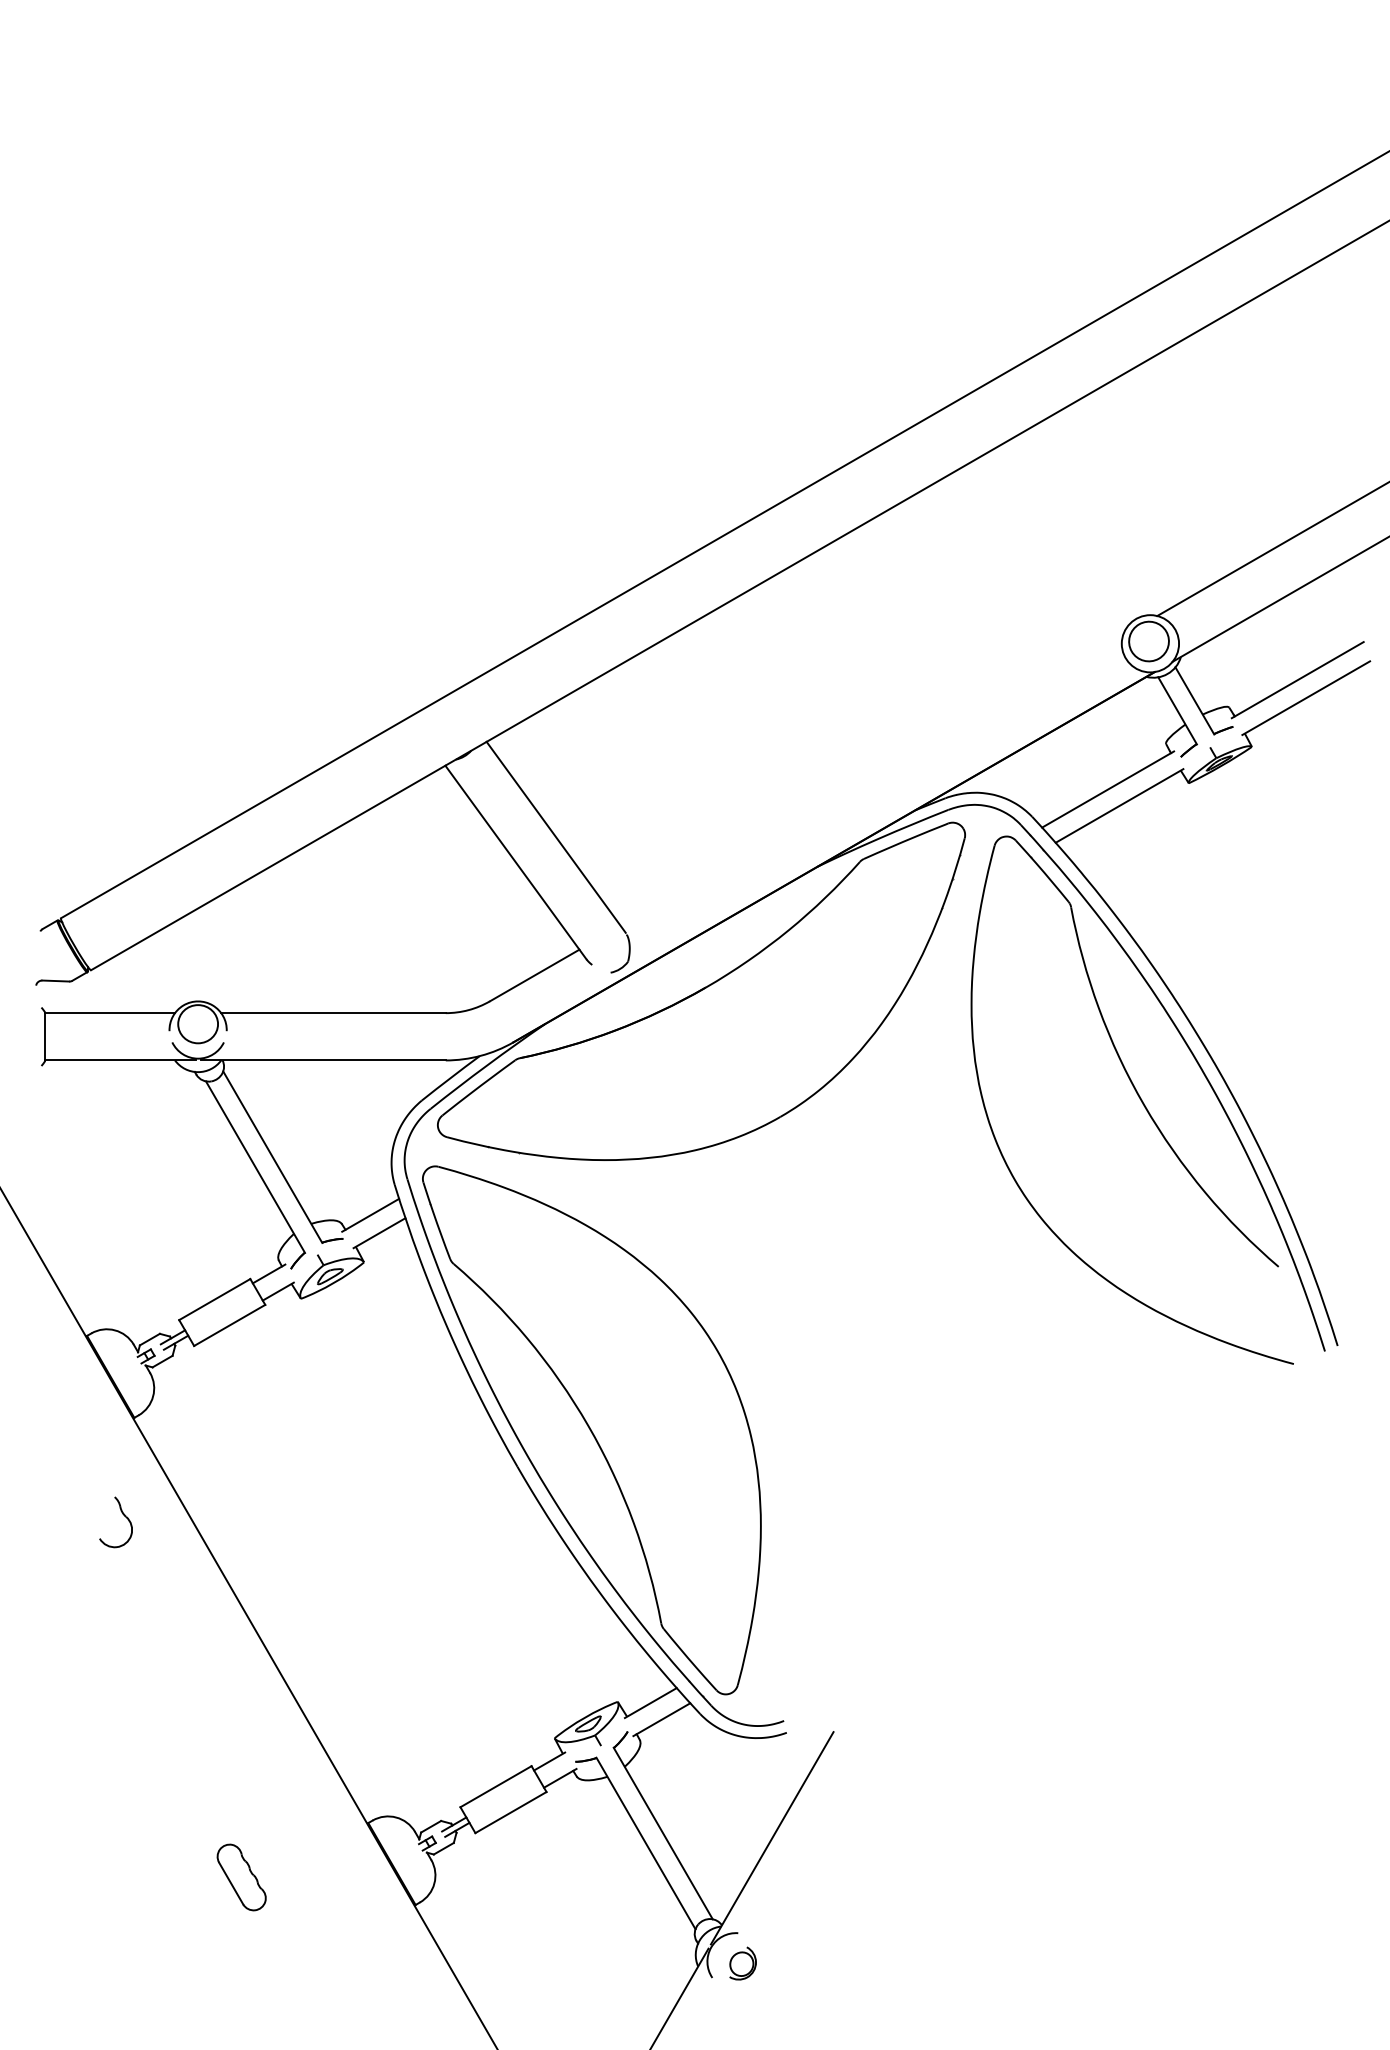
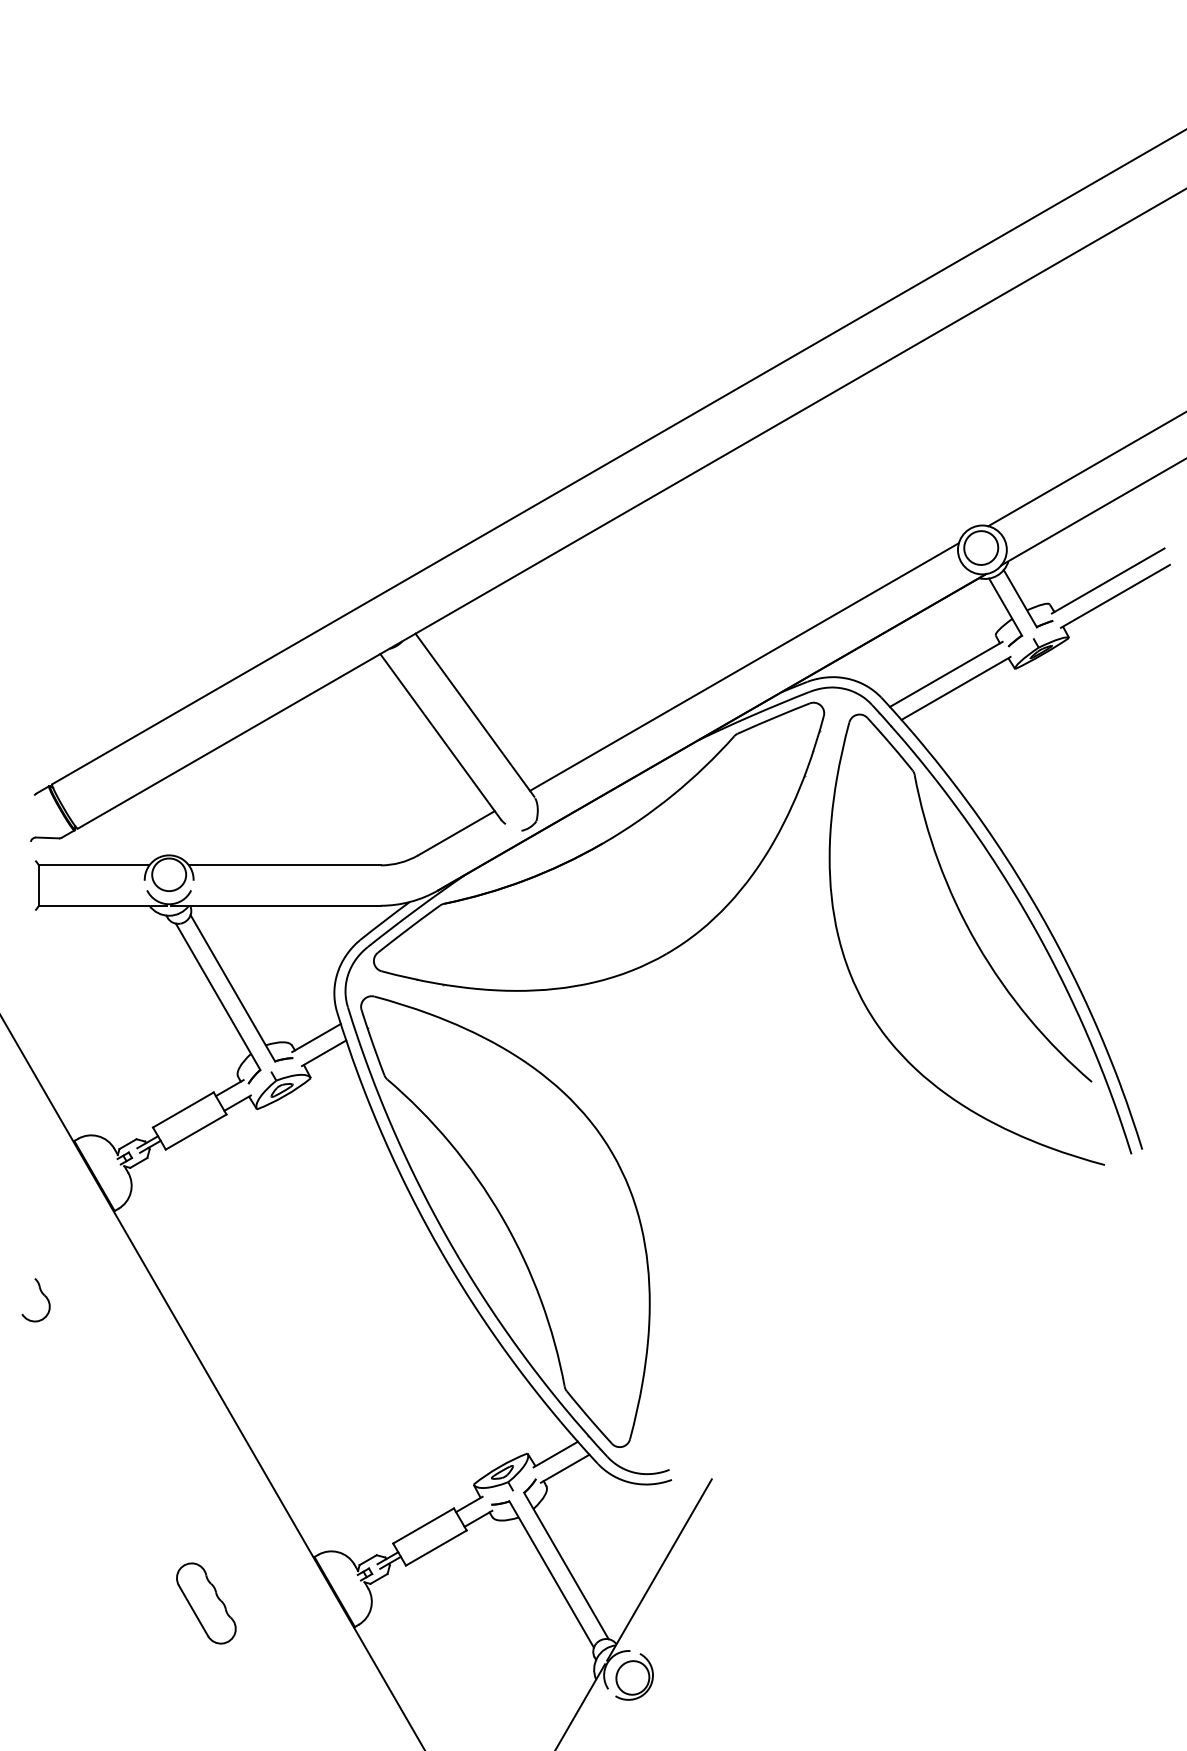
line: (871, 780) -> (744, 666), added
part: (122, 1514) -> (41, 1293), moved
part: (241, 1877) -> (206, 1603), size x1.43
part: (743, 1962) -> (634, 1676), size x1.67

